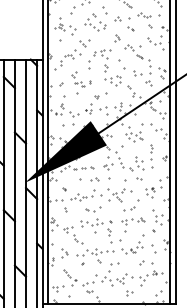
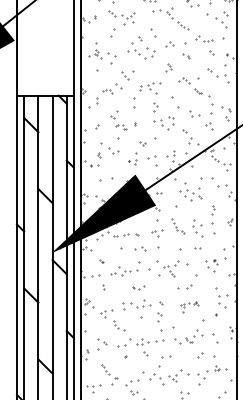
part: (73, 114) -> (113, 150), moved
part: (124, 160) -> (178, 225), size x0.6
part: (93, 209) -> (138, 287), size x0.6
part: (133, 225) -> (189, 307), size x0.6

